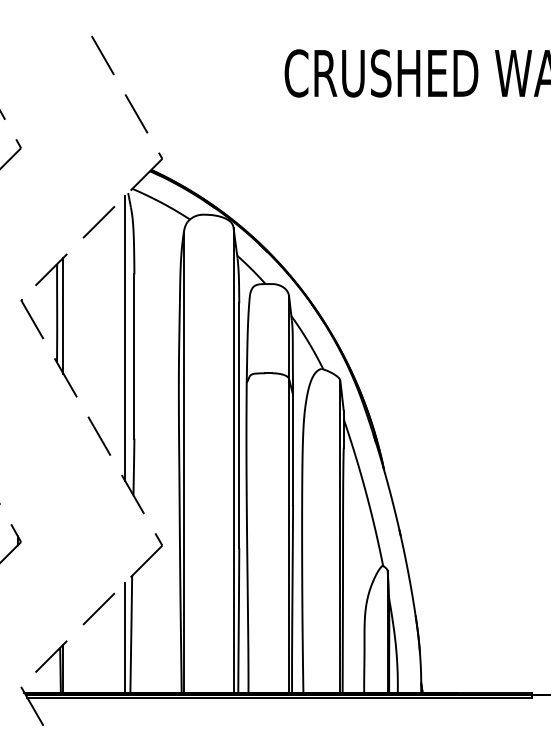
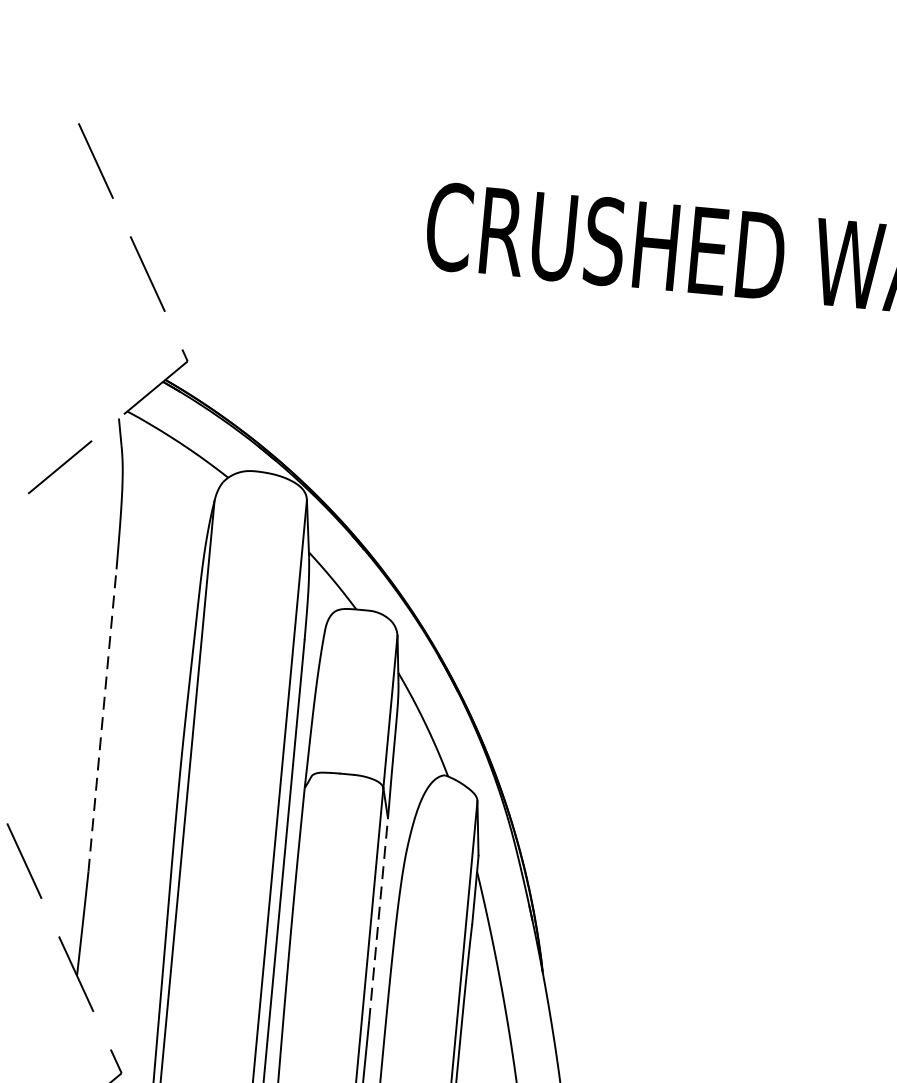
line: (125, 338) -> (89, 685), removed
line: (134, 356) -> (102, 720), solid -> dashed
line: (293, 449) -> (379, 918), solid -> dashed

